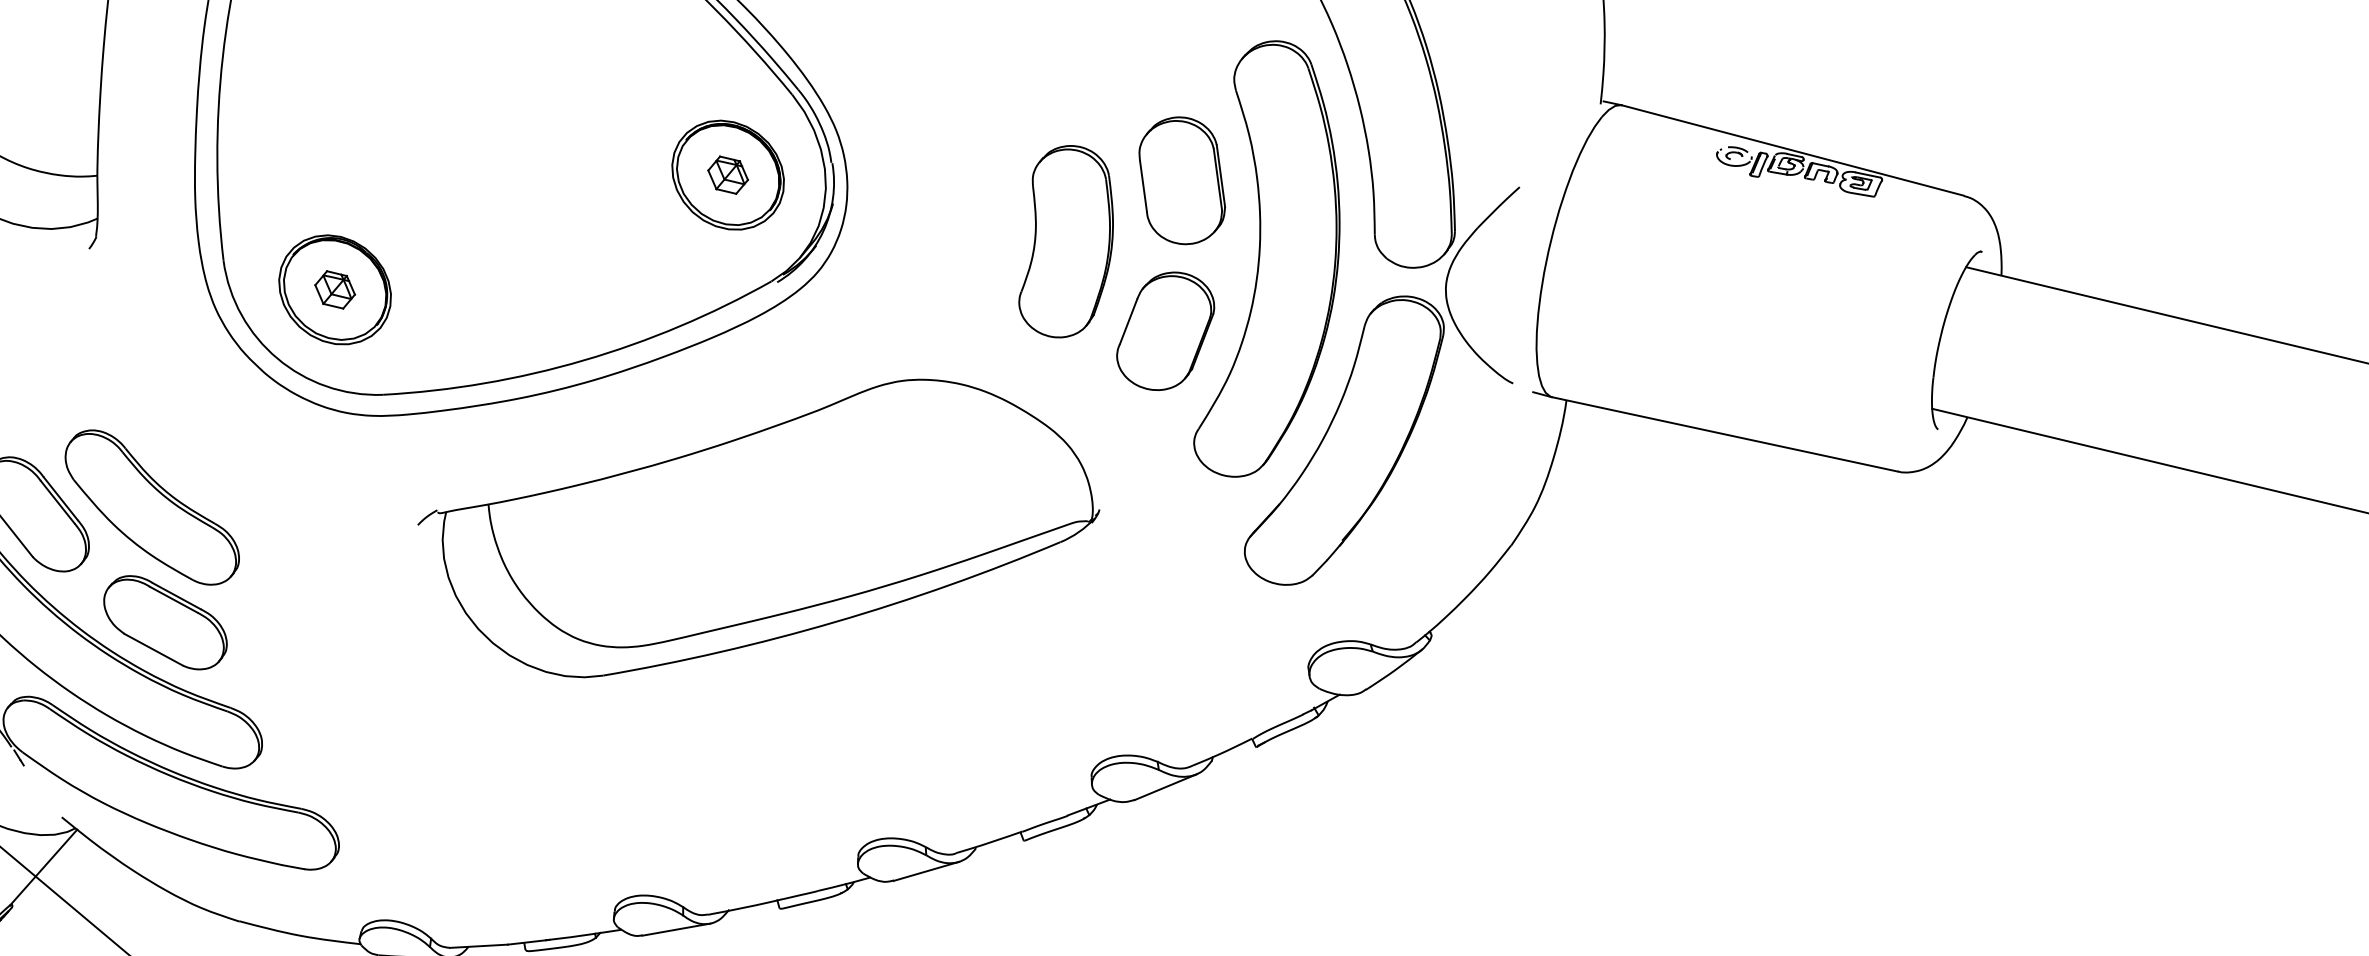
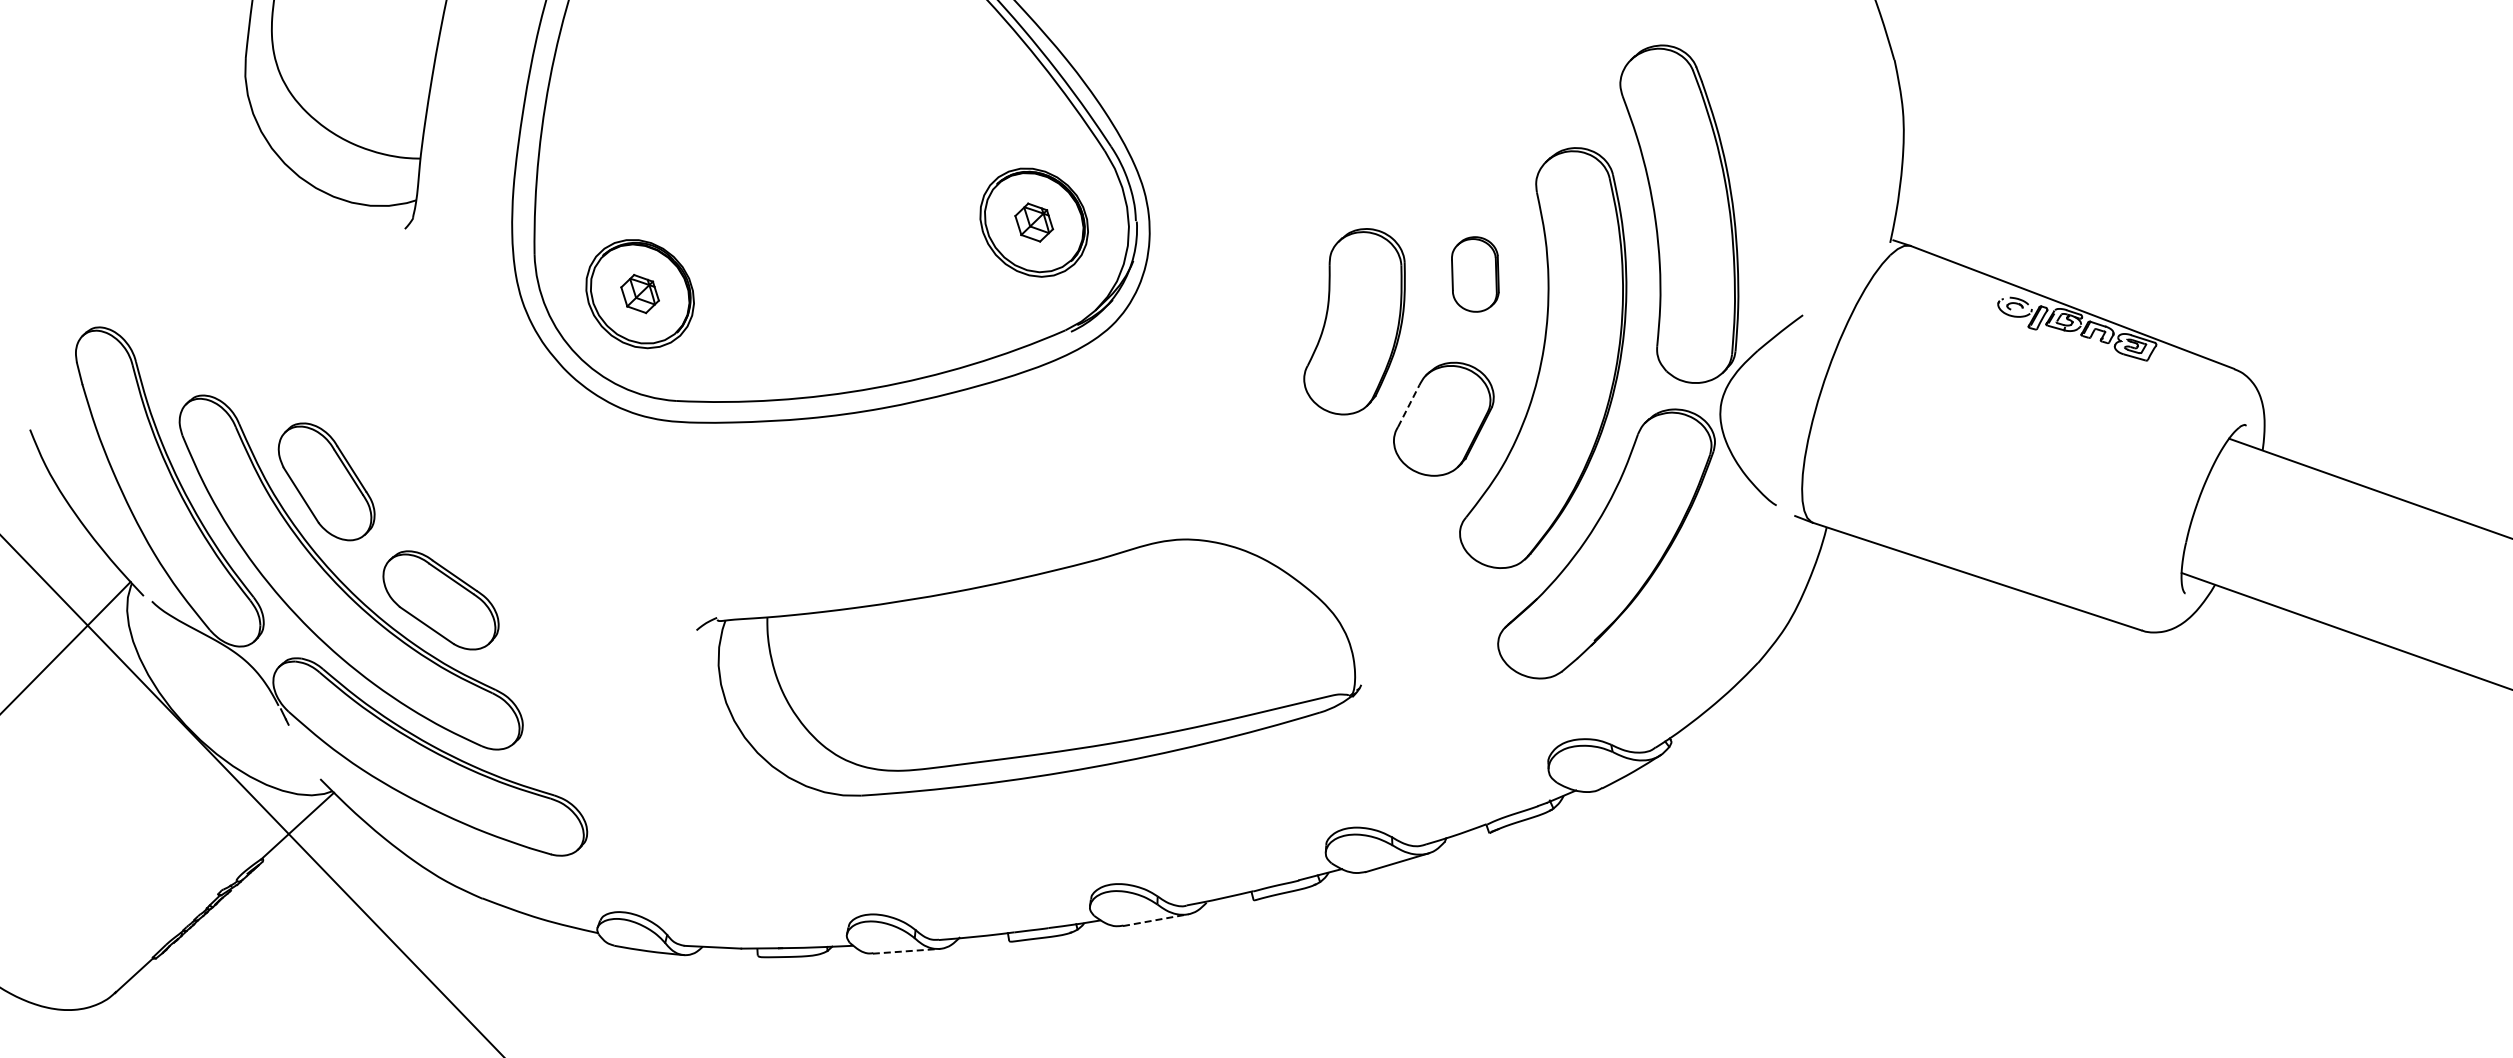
part: (1182, 180) -> (1475, 274), size x0.6
line: (1128, 321) -> (1408, 405), solid -> dashed
part: (151, 507) -> (439, 486), removed
part: (759, 527) -> (1028, 667), moved
line: (927, 871) -> (1156, 920), solid -> dashed
line: (676, 929) -> (906, 951), solid -> dashed

